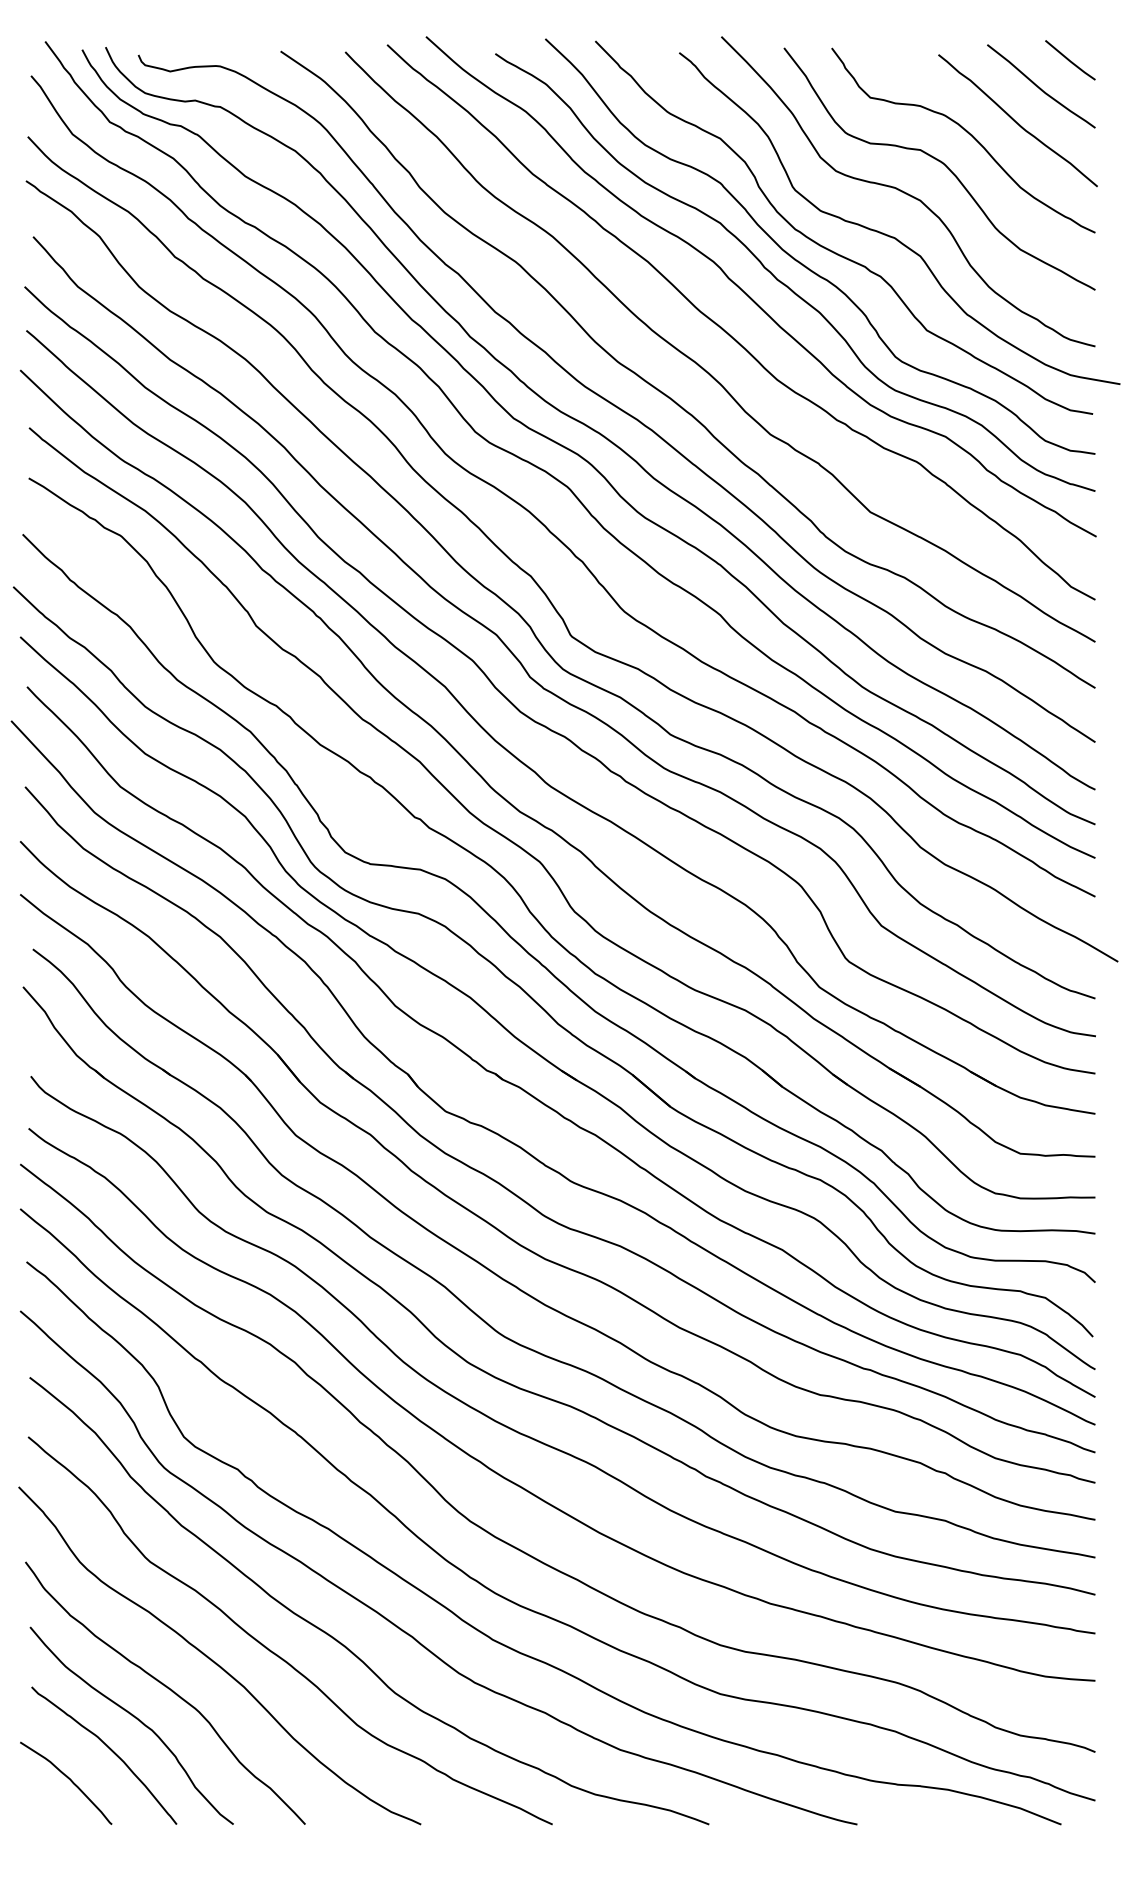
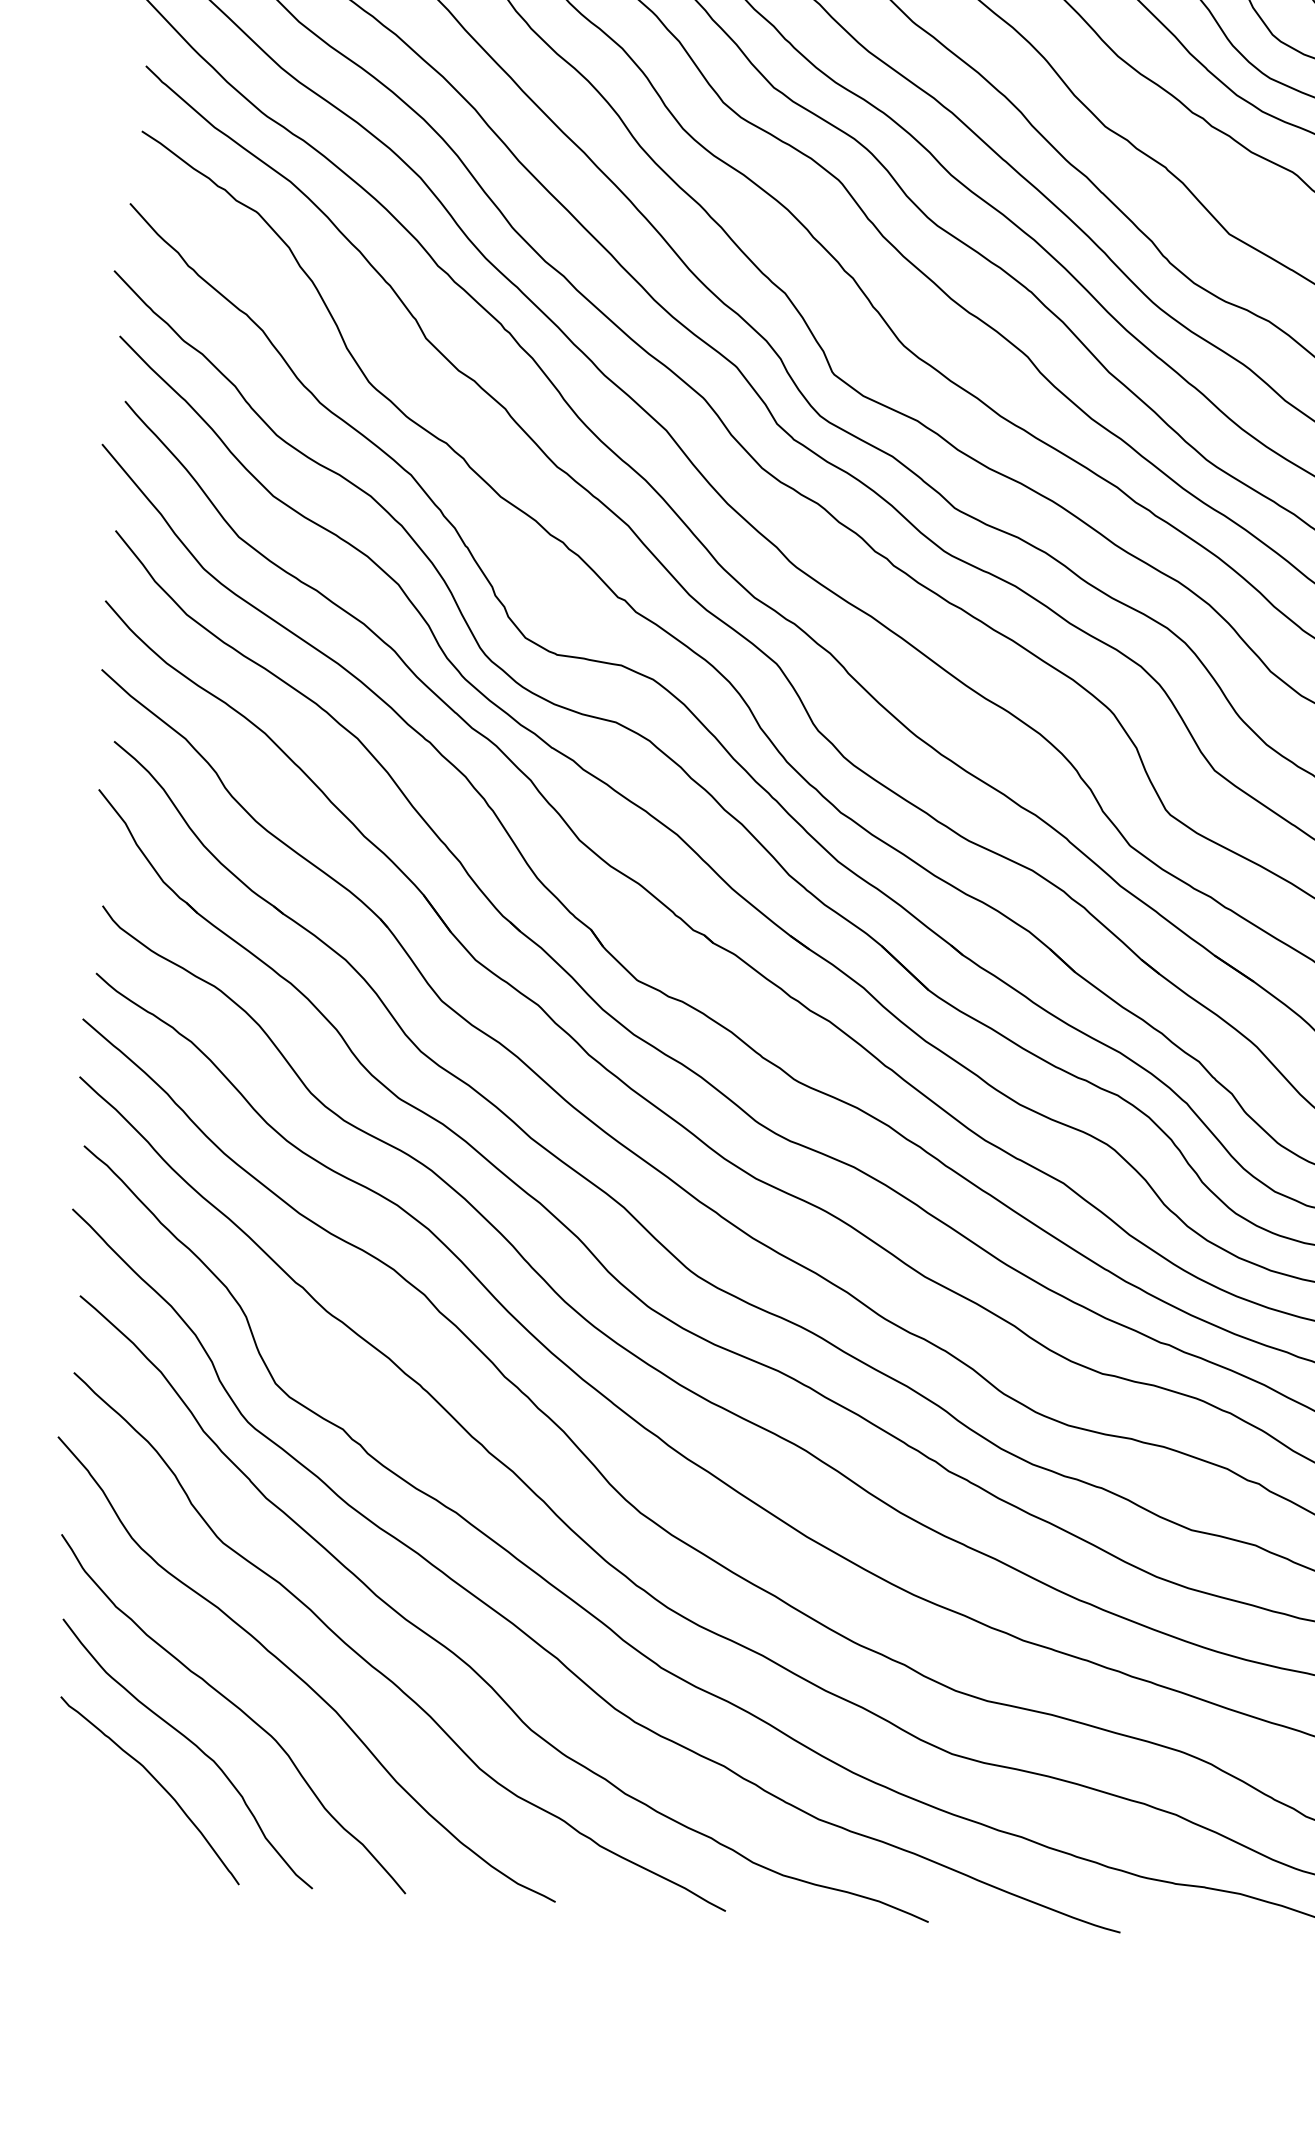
curve: (68, 1779) -> (102, 1818), removed

